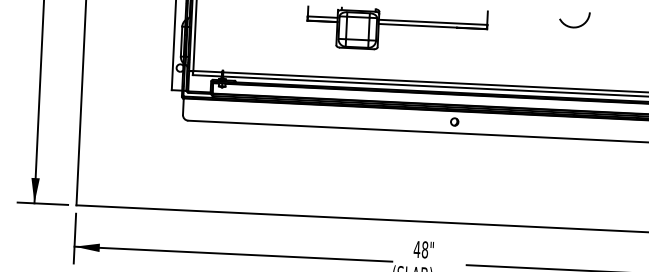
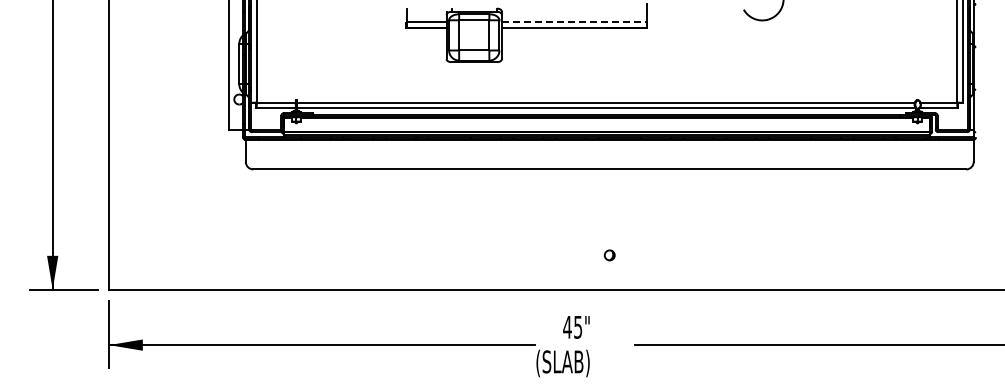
line: (433, 22) -> (574, 22), solid -> dashed
part: (454, 122) -> (609, 255), moved
text: (425, 249) -> (578, 326), 48" -> 45"

